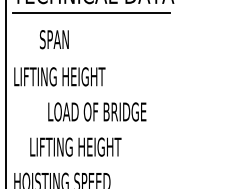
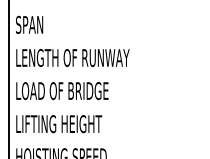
text: (54, 39) -> (29, 24), moved
text: (77, 76) -> (75, 57), LIFTING HEIGHT -> LENGTH OF RUNWAY
text: (97, 111) -> (62, 90), moved
text: (75, 146) -> (58, 123), moved

